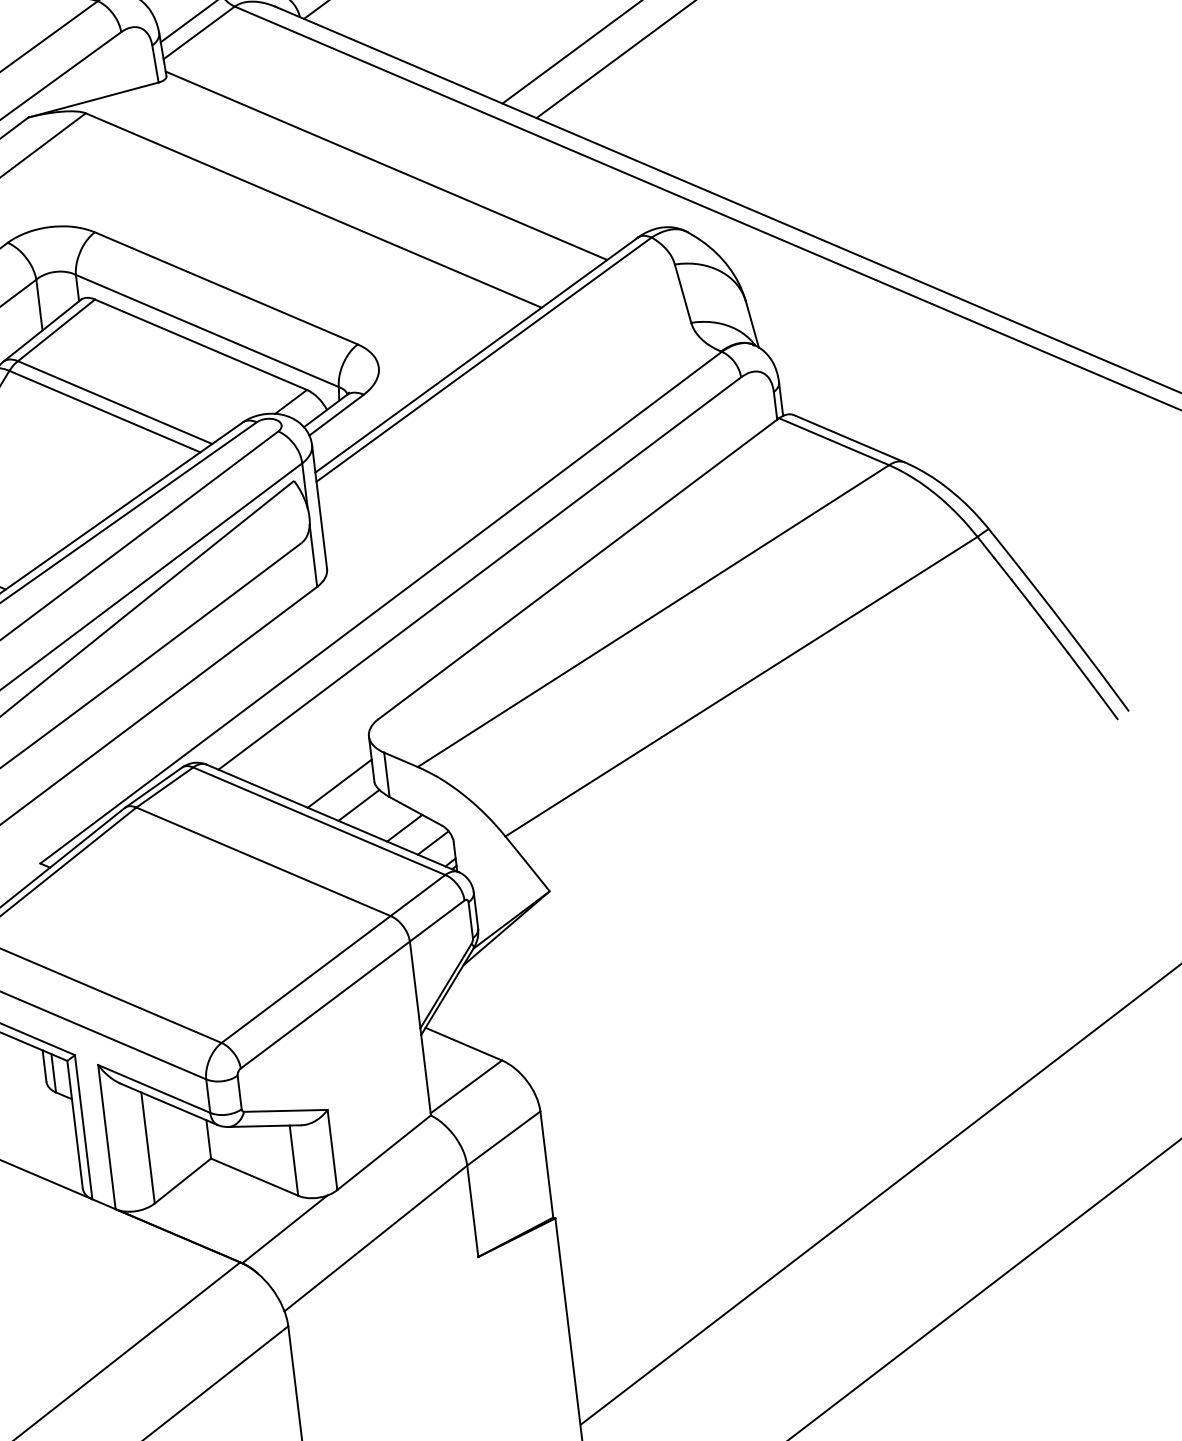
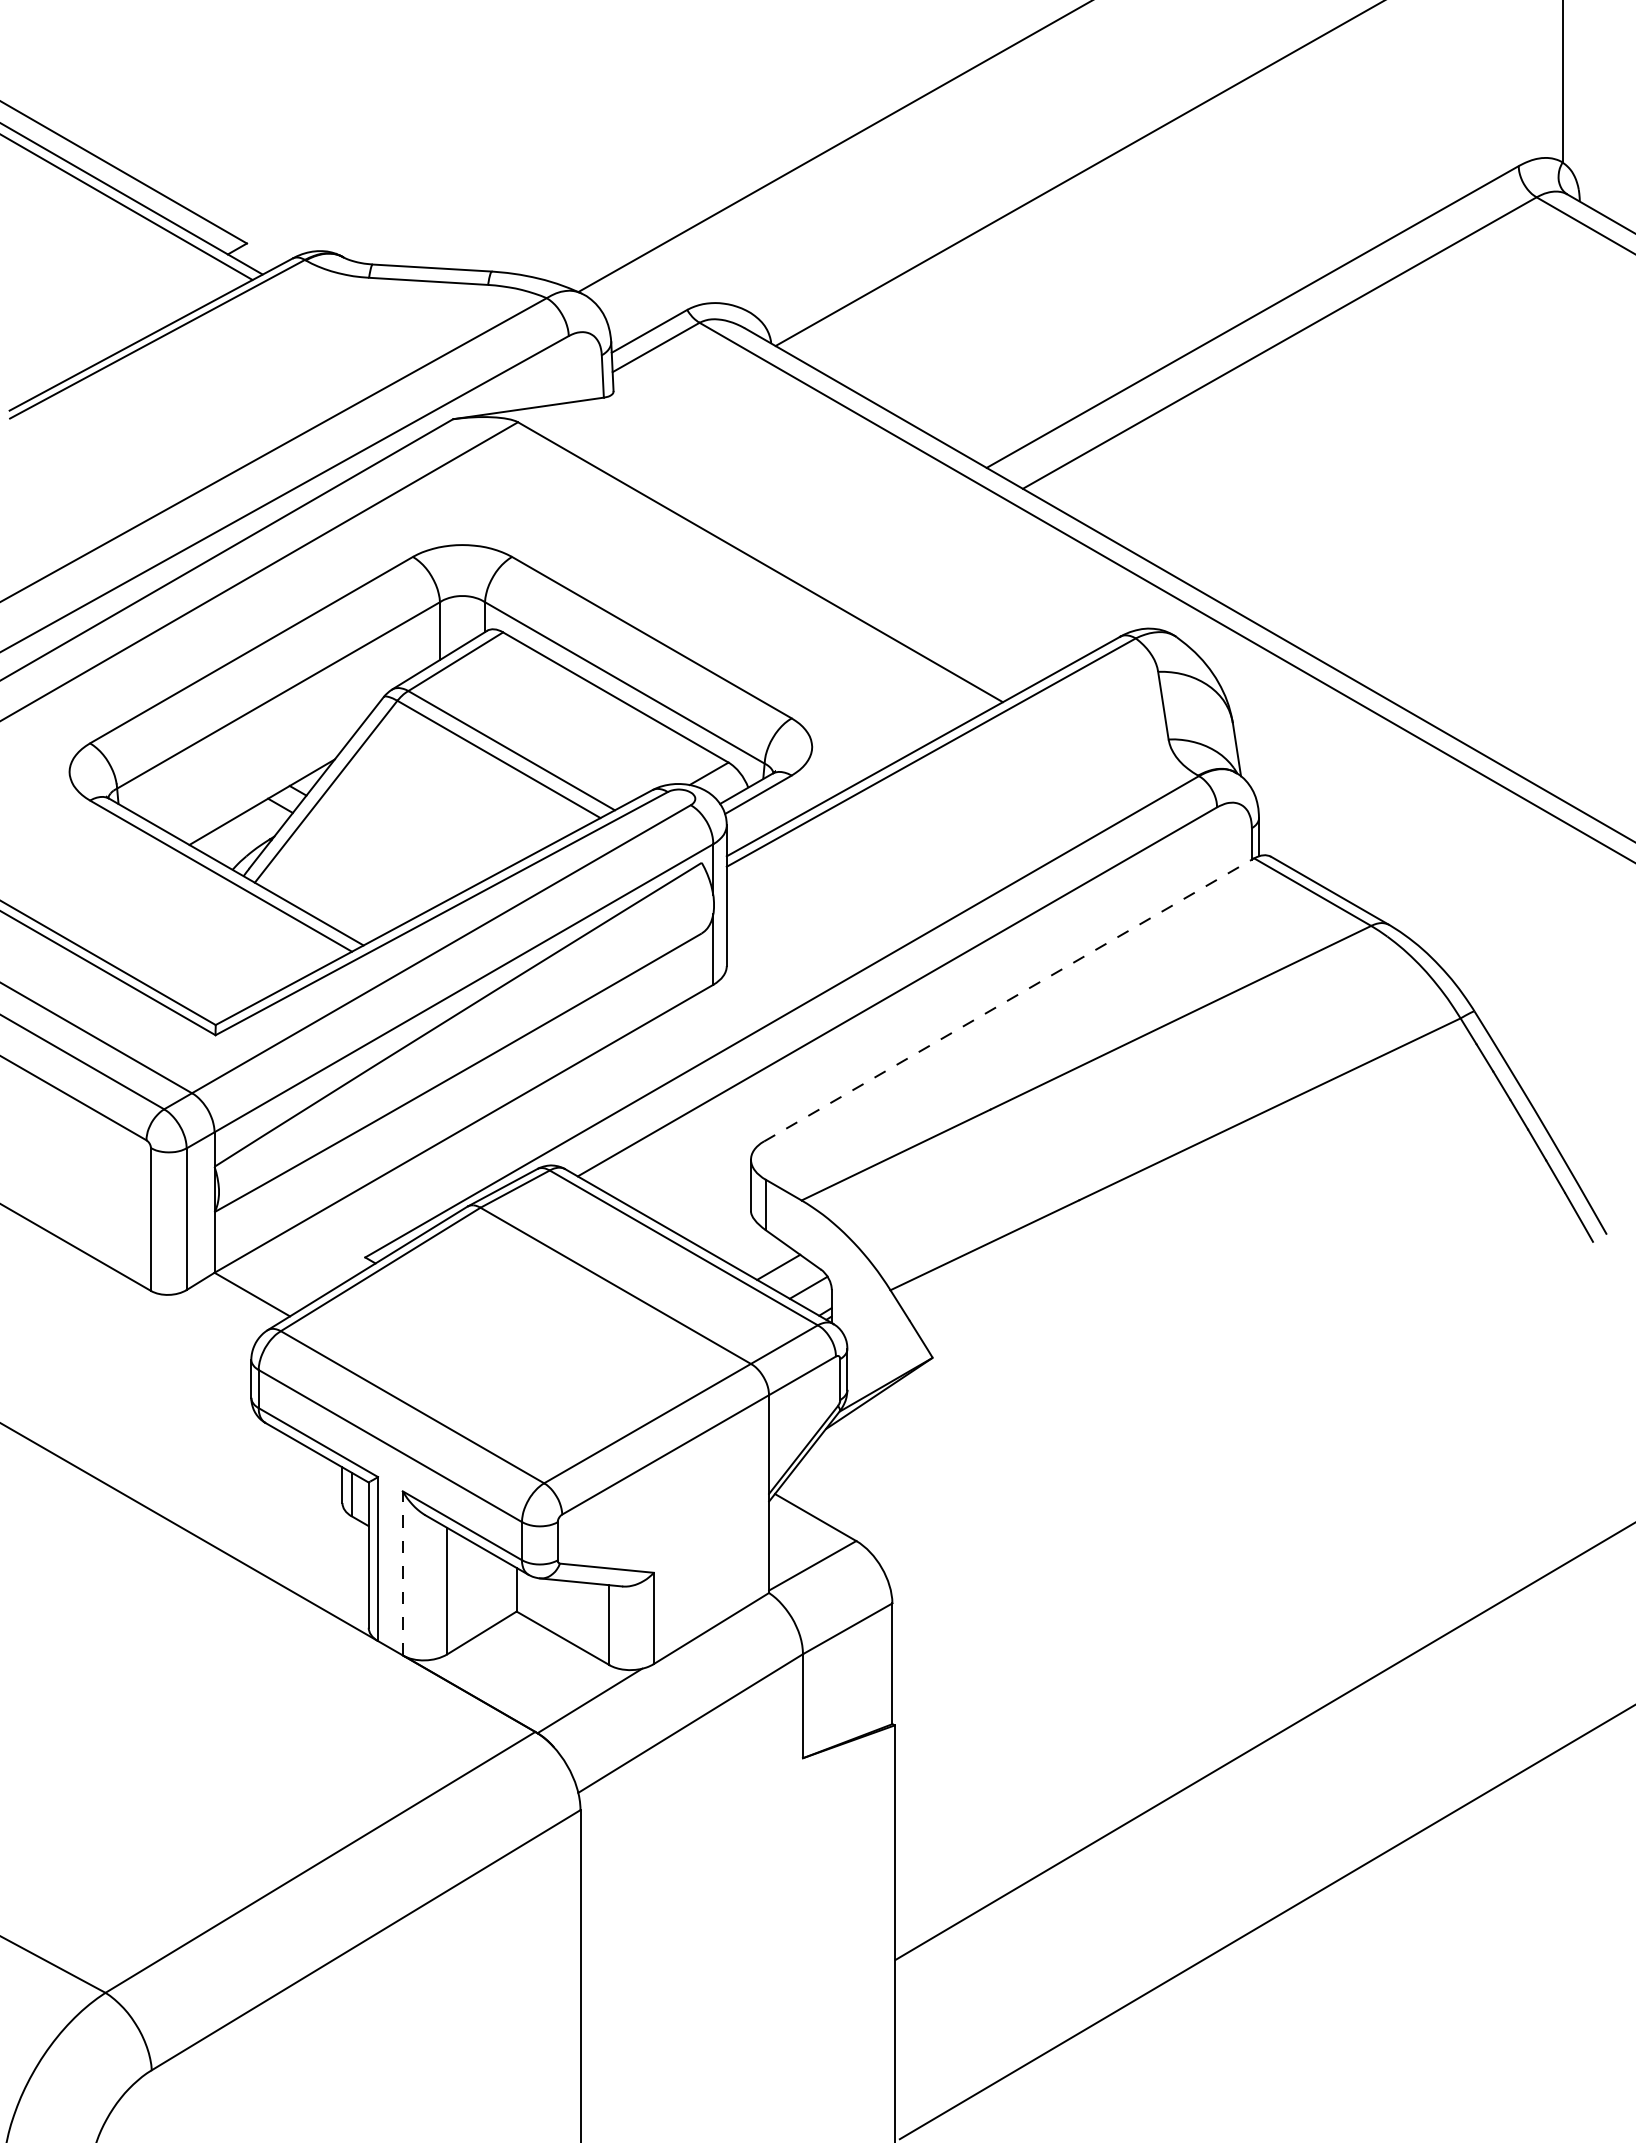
line: (385, 165) -> (847, 521), removed
line: (579, 568) -> (1009, 999), solid -> dashed
line: (339, 783) -> (711, 1208), removed
line: (358, 805) -> (730, 1235), removed
line: (106, 1137) -> (402, 1573), solid -> dashed

